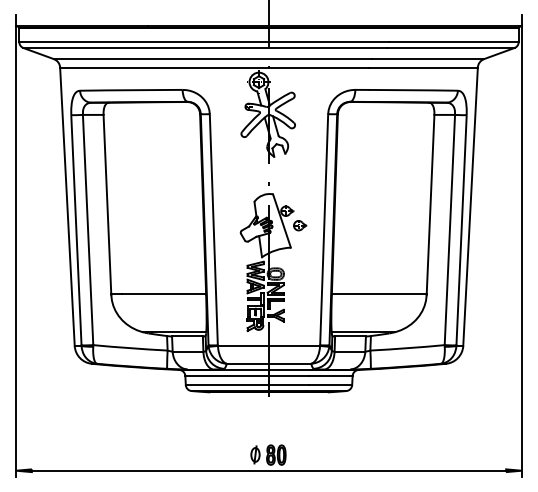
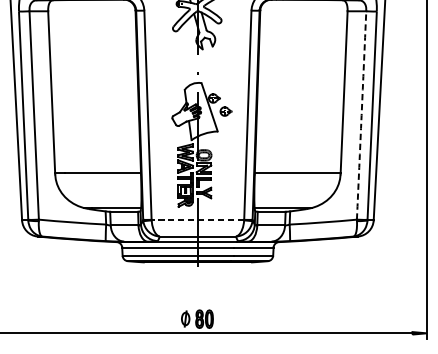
arc: (449, 230) -> (361, 115), solid -> dashed
line: (268, 345) -> (197, 219), solid -> dashed

